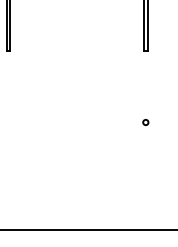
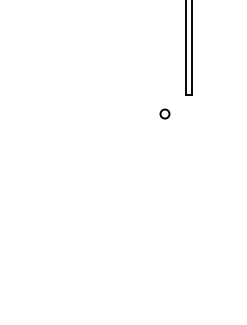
circle: (145, 122) -> (164, 114), moved

